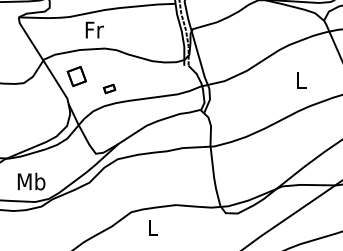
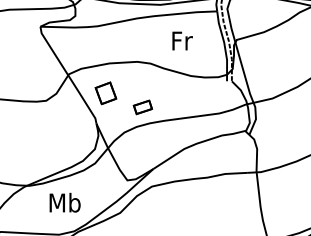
text: (94, 29) -> (182, 40), moved
part: (109, 88) -> (142, 106), size x1.43
text: (31, 181) -> (64, 202), moved

